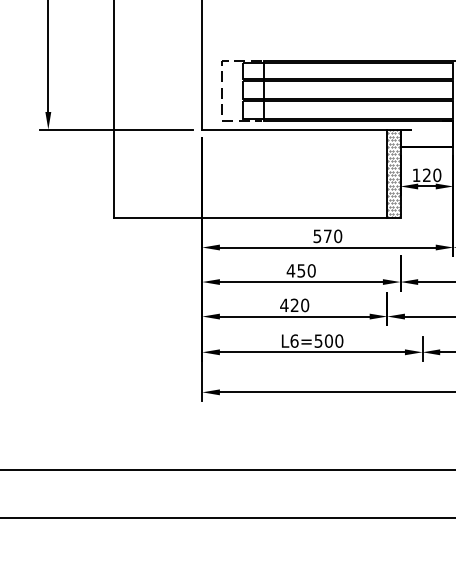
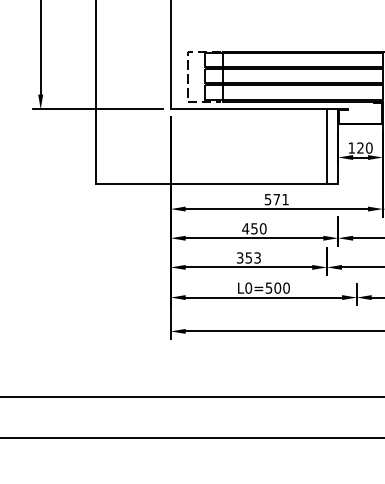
hatch: (393, 173) -> (332, 146), removed
text: (338, 236) -> (285, 199), 570 -> 571
text: (294, 304) -> (248, 257), 420 -> 353
text: (294, 340) -> (248, 287), L6=500 -> L0=500

